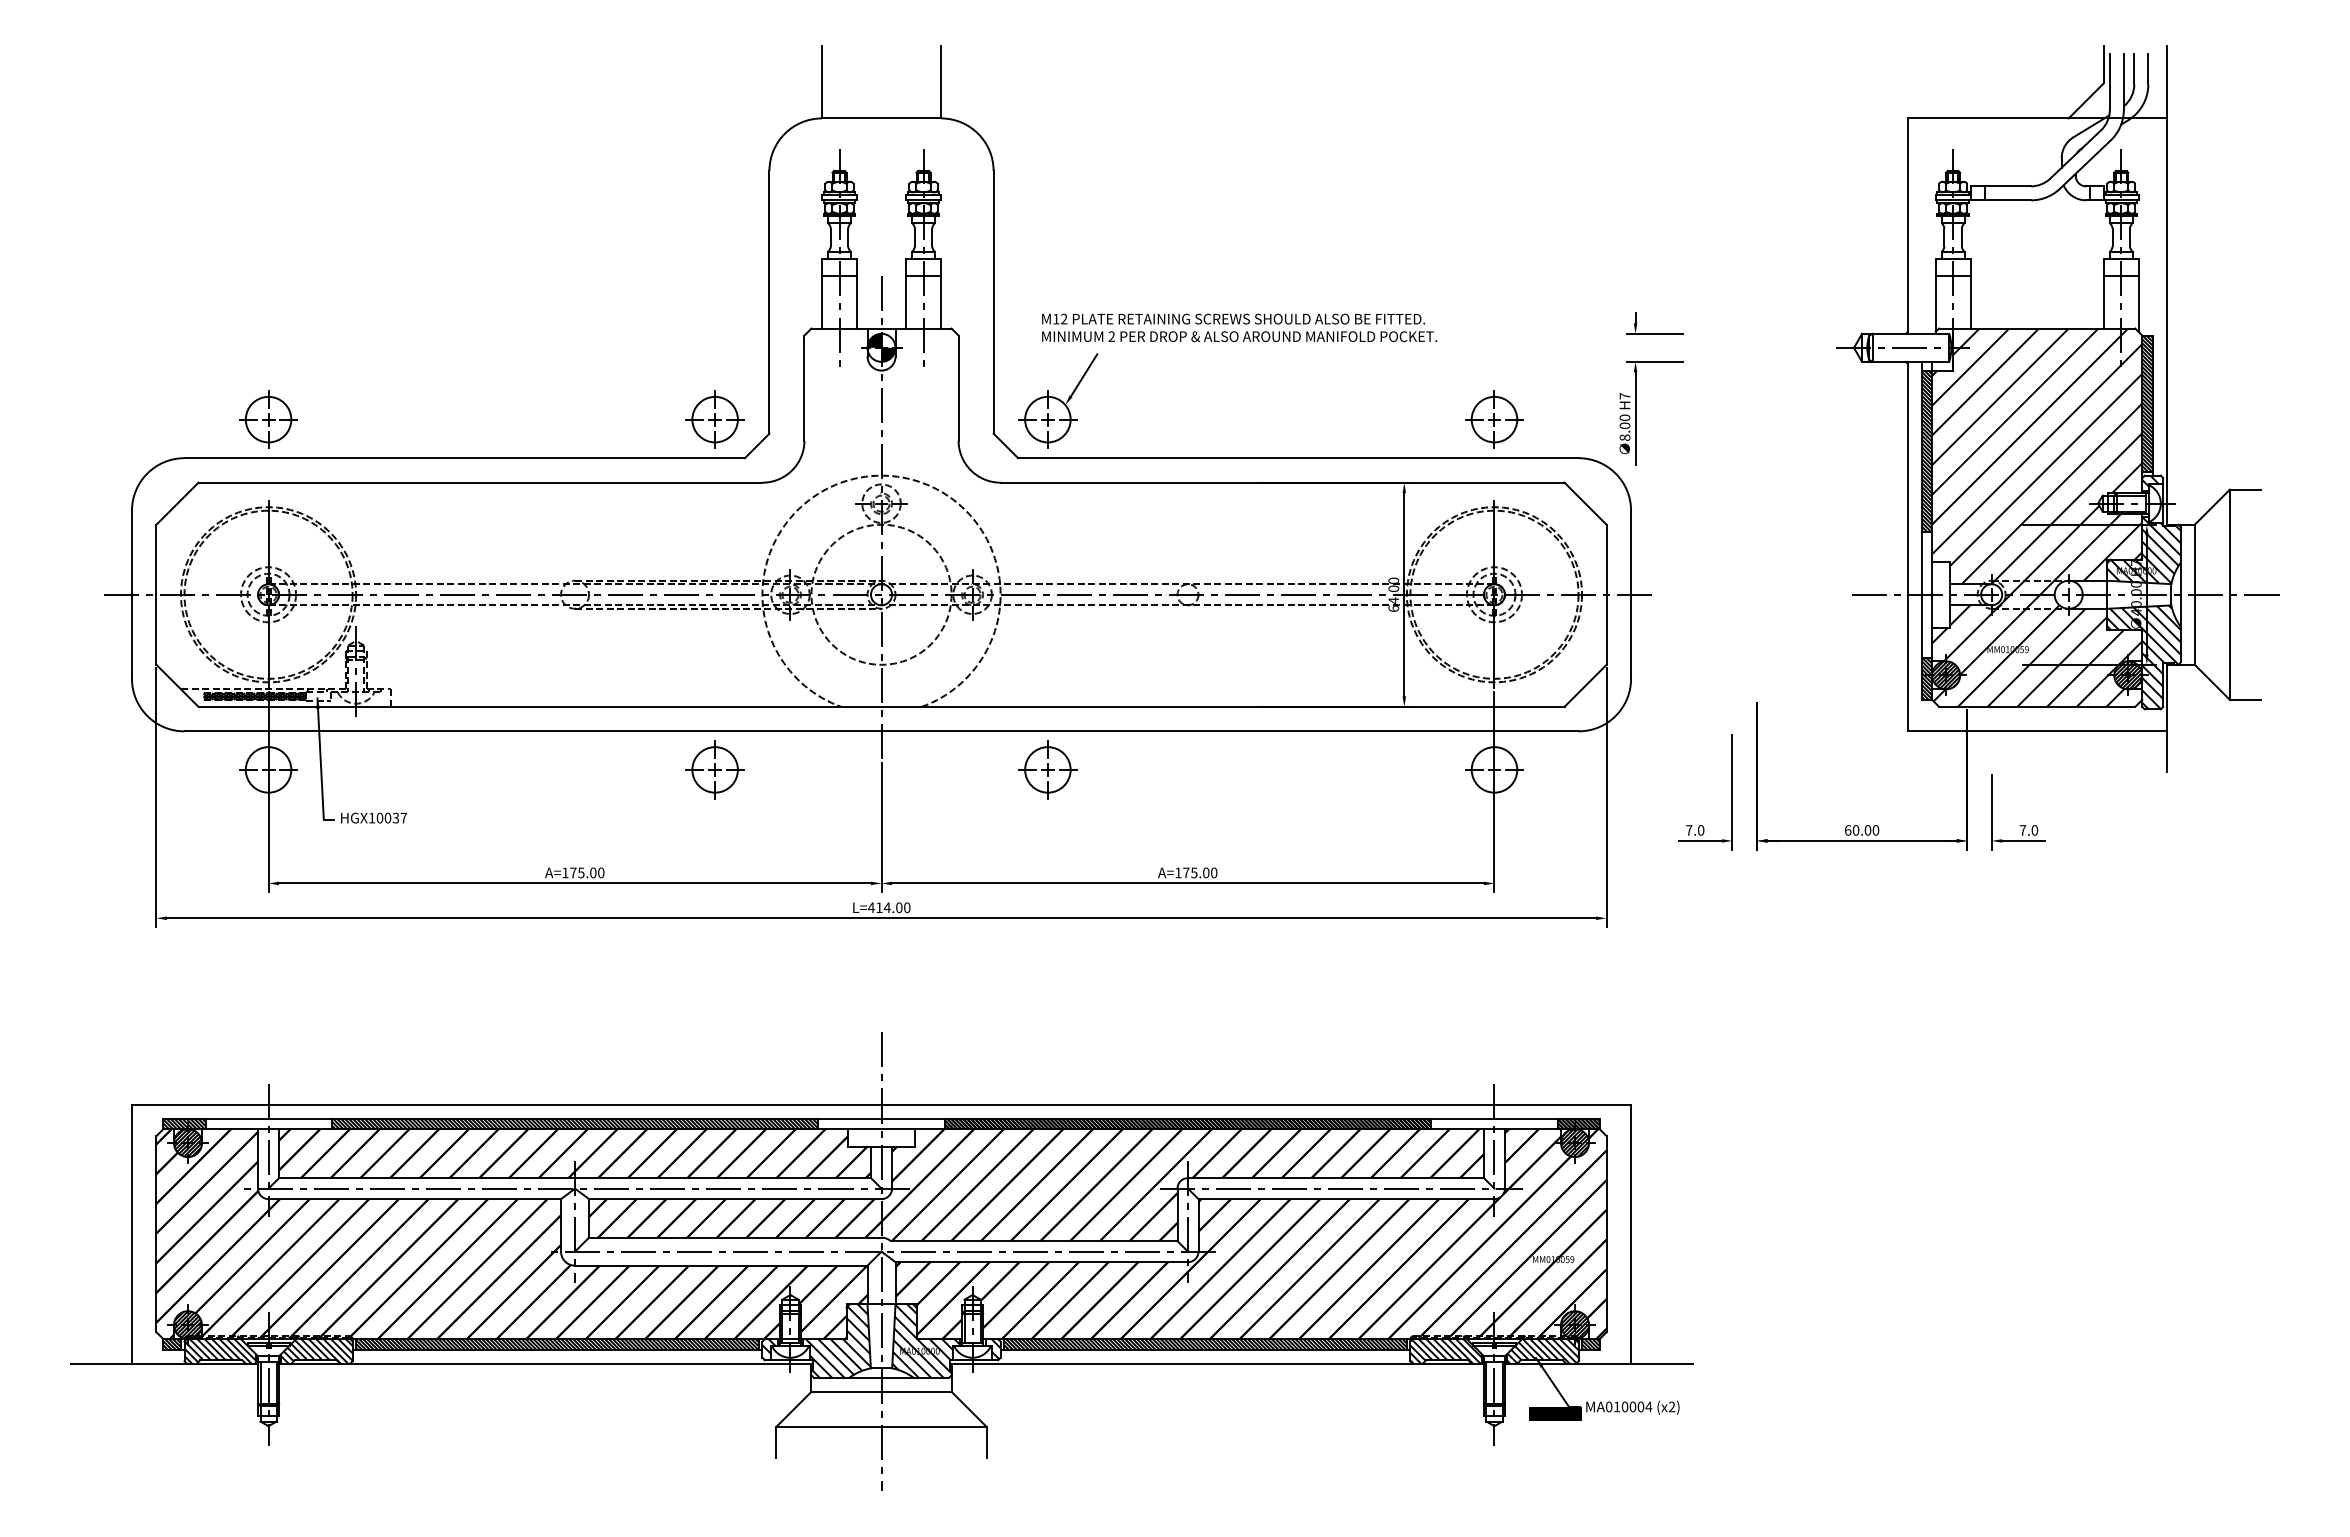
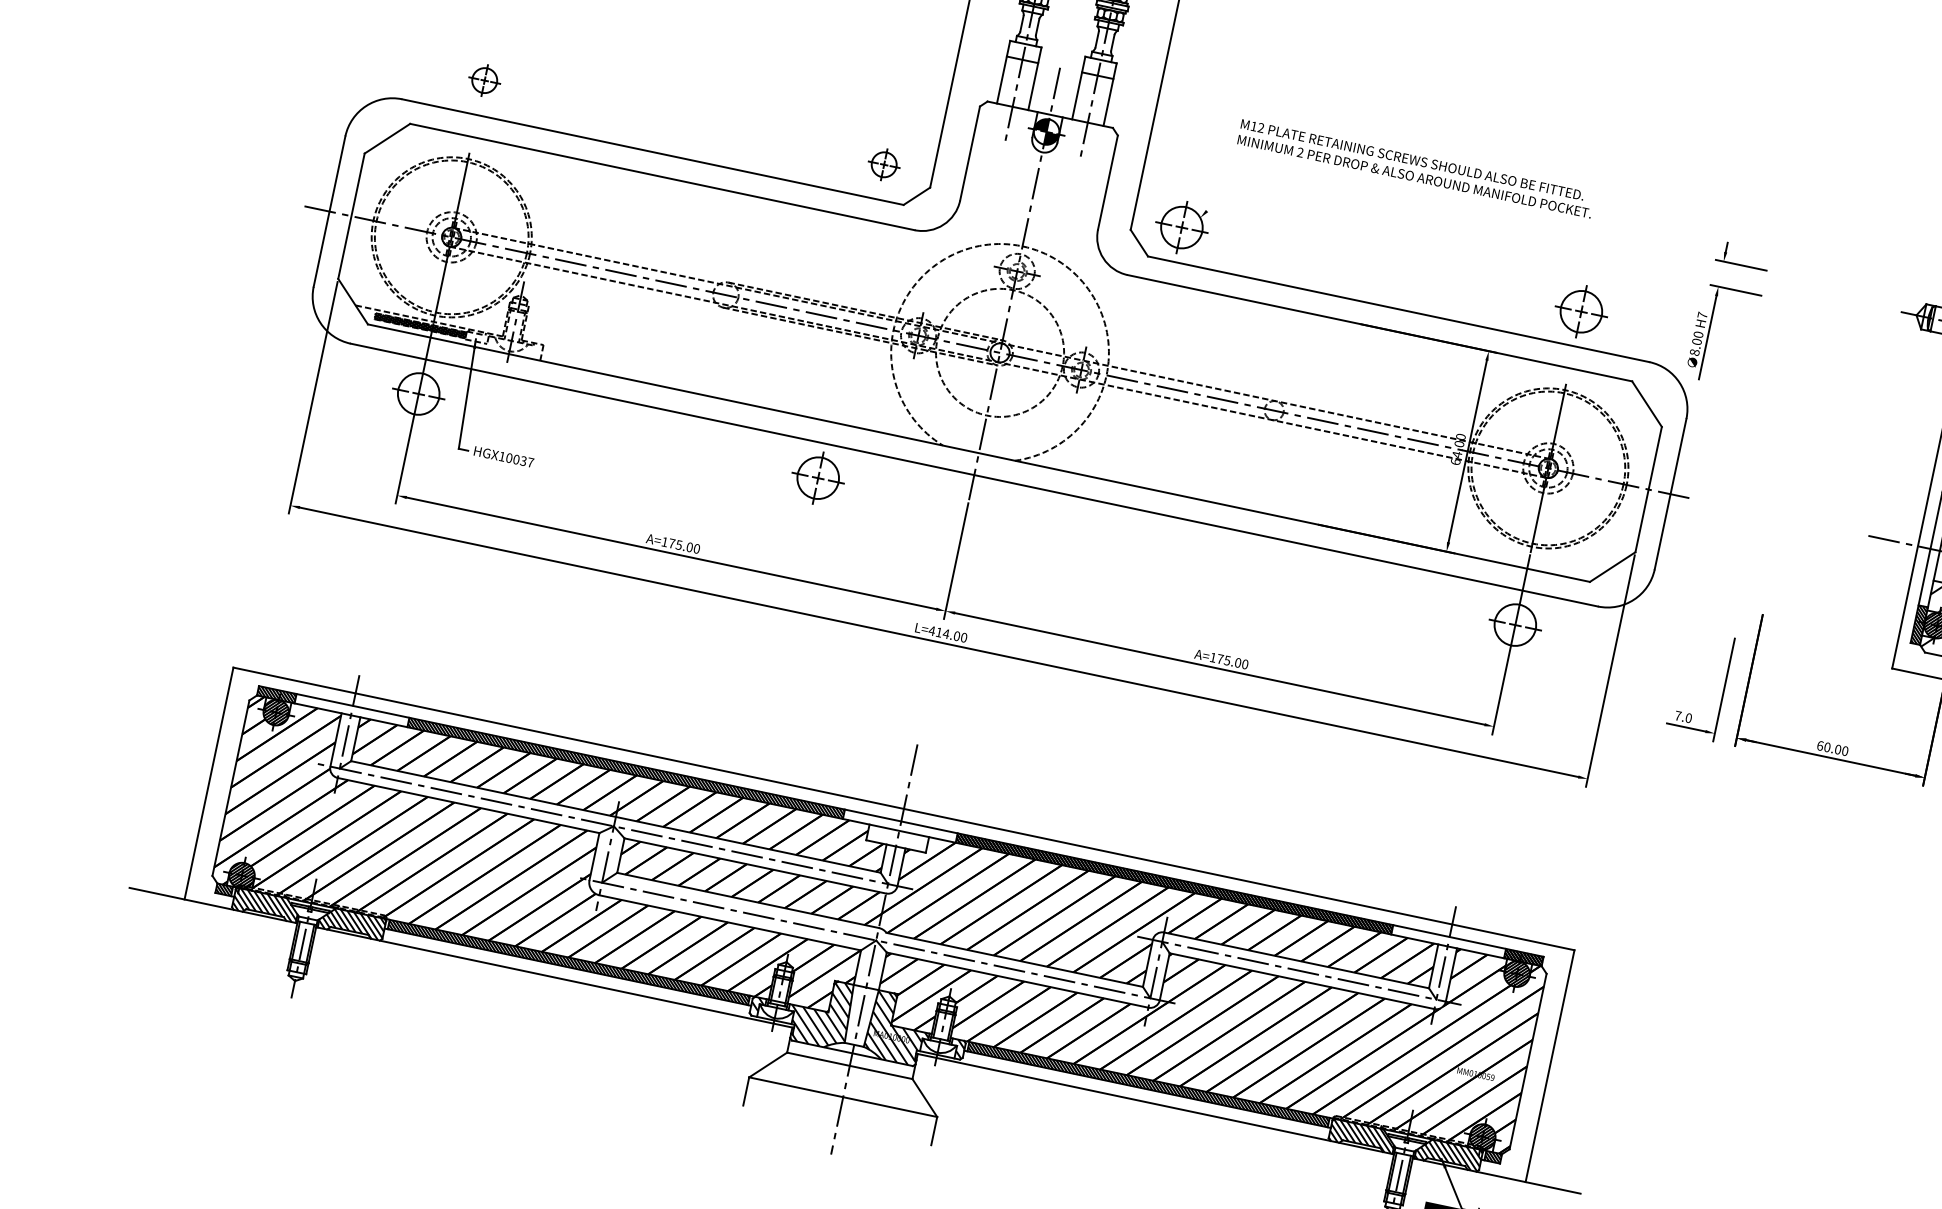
text: (1239, 327) -> (1416, 168), moved
line: (1084, 375) -> (1222, 195), removed
part: (268, 419) -> (484, 80), size x0.6
part: (714, 419) -> (883, 164), size x0.6
part: (1047, 769) -> (1115, 540), removed

